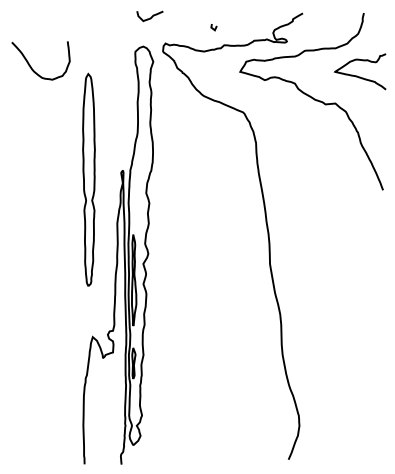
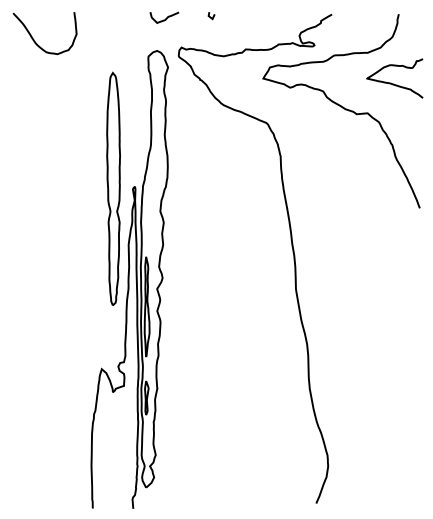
line: (213, 27) -> (210, 16), moved
curve: (31, 66) -> (34, 39), moved
part: (88, 179) -> (113, 188), moved

